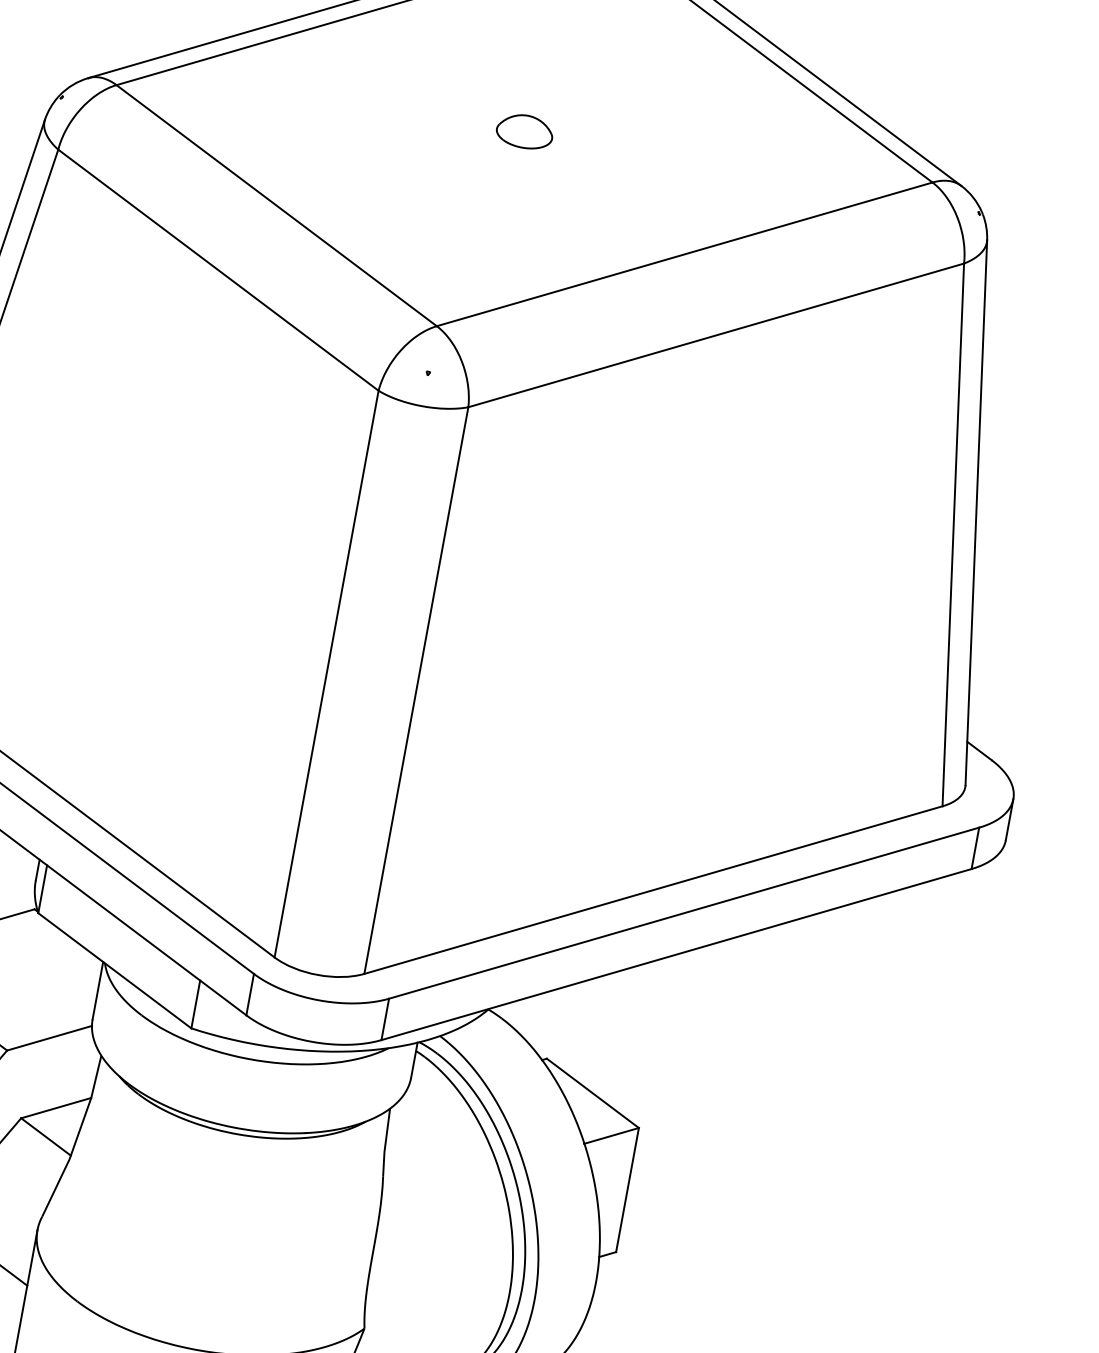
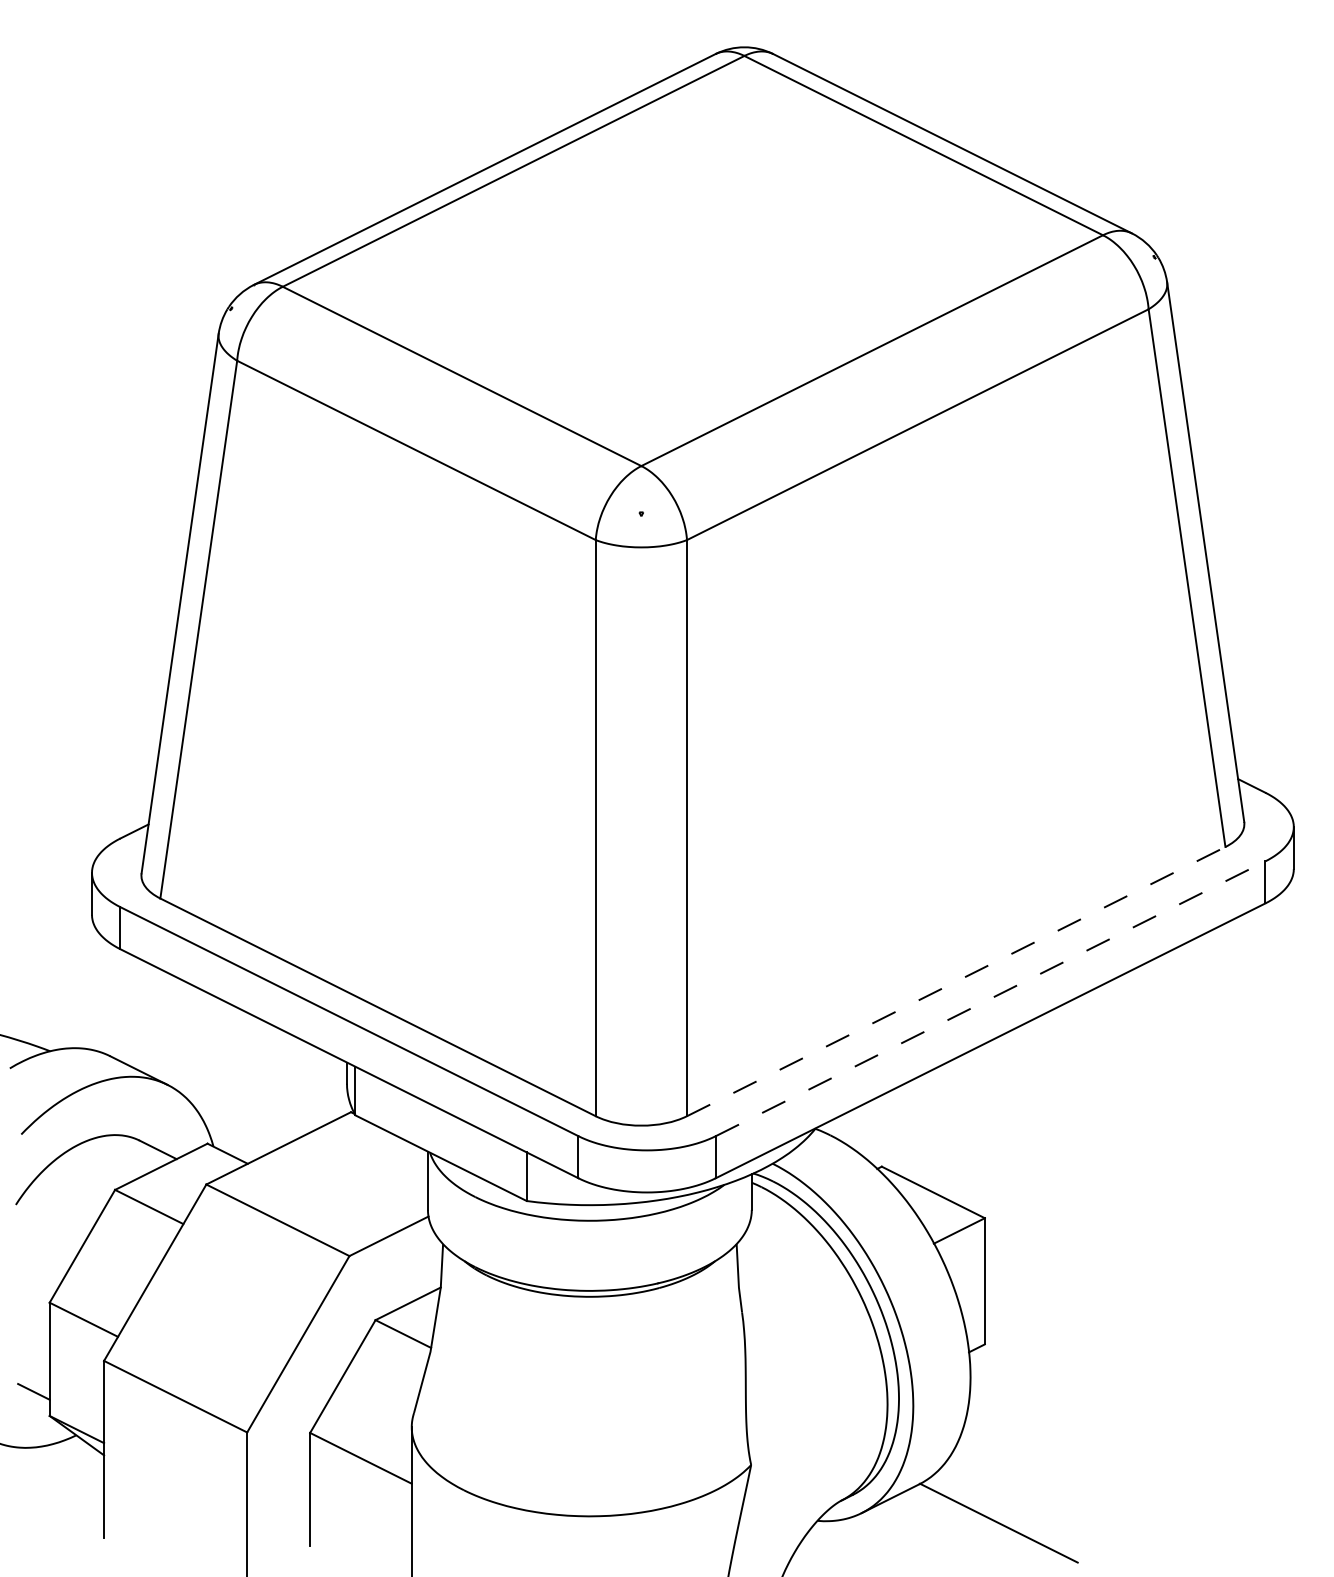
part: (524, 131) -> (692, 258), removed
line: (653, 890) -> (956, 981), solid -> dashed
line: (685, 913) -> (991, 998), solid -> dashed

